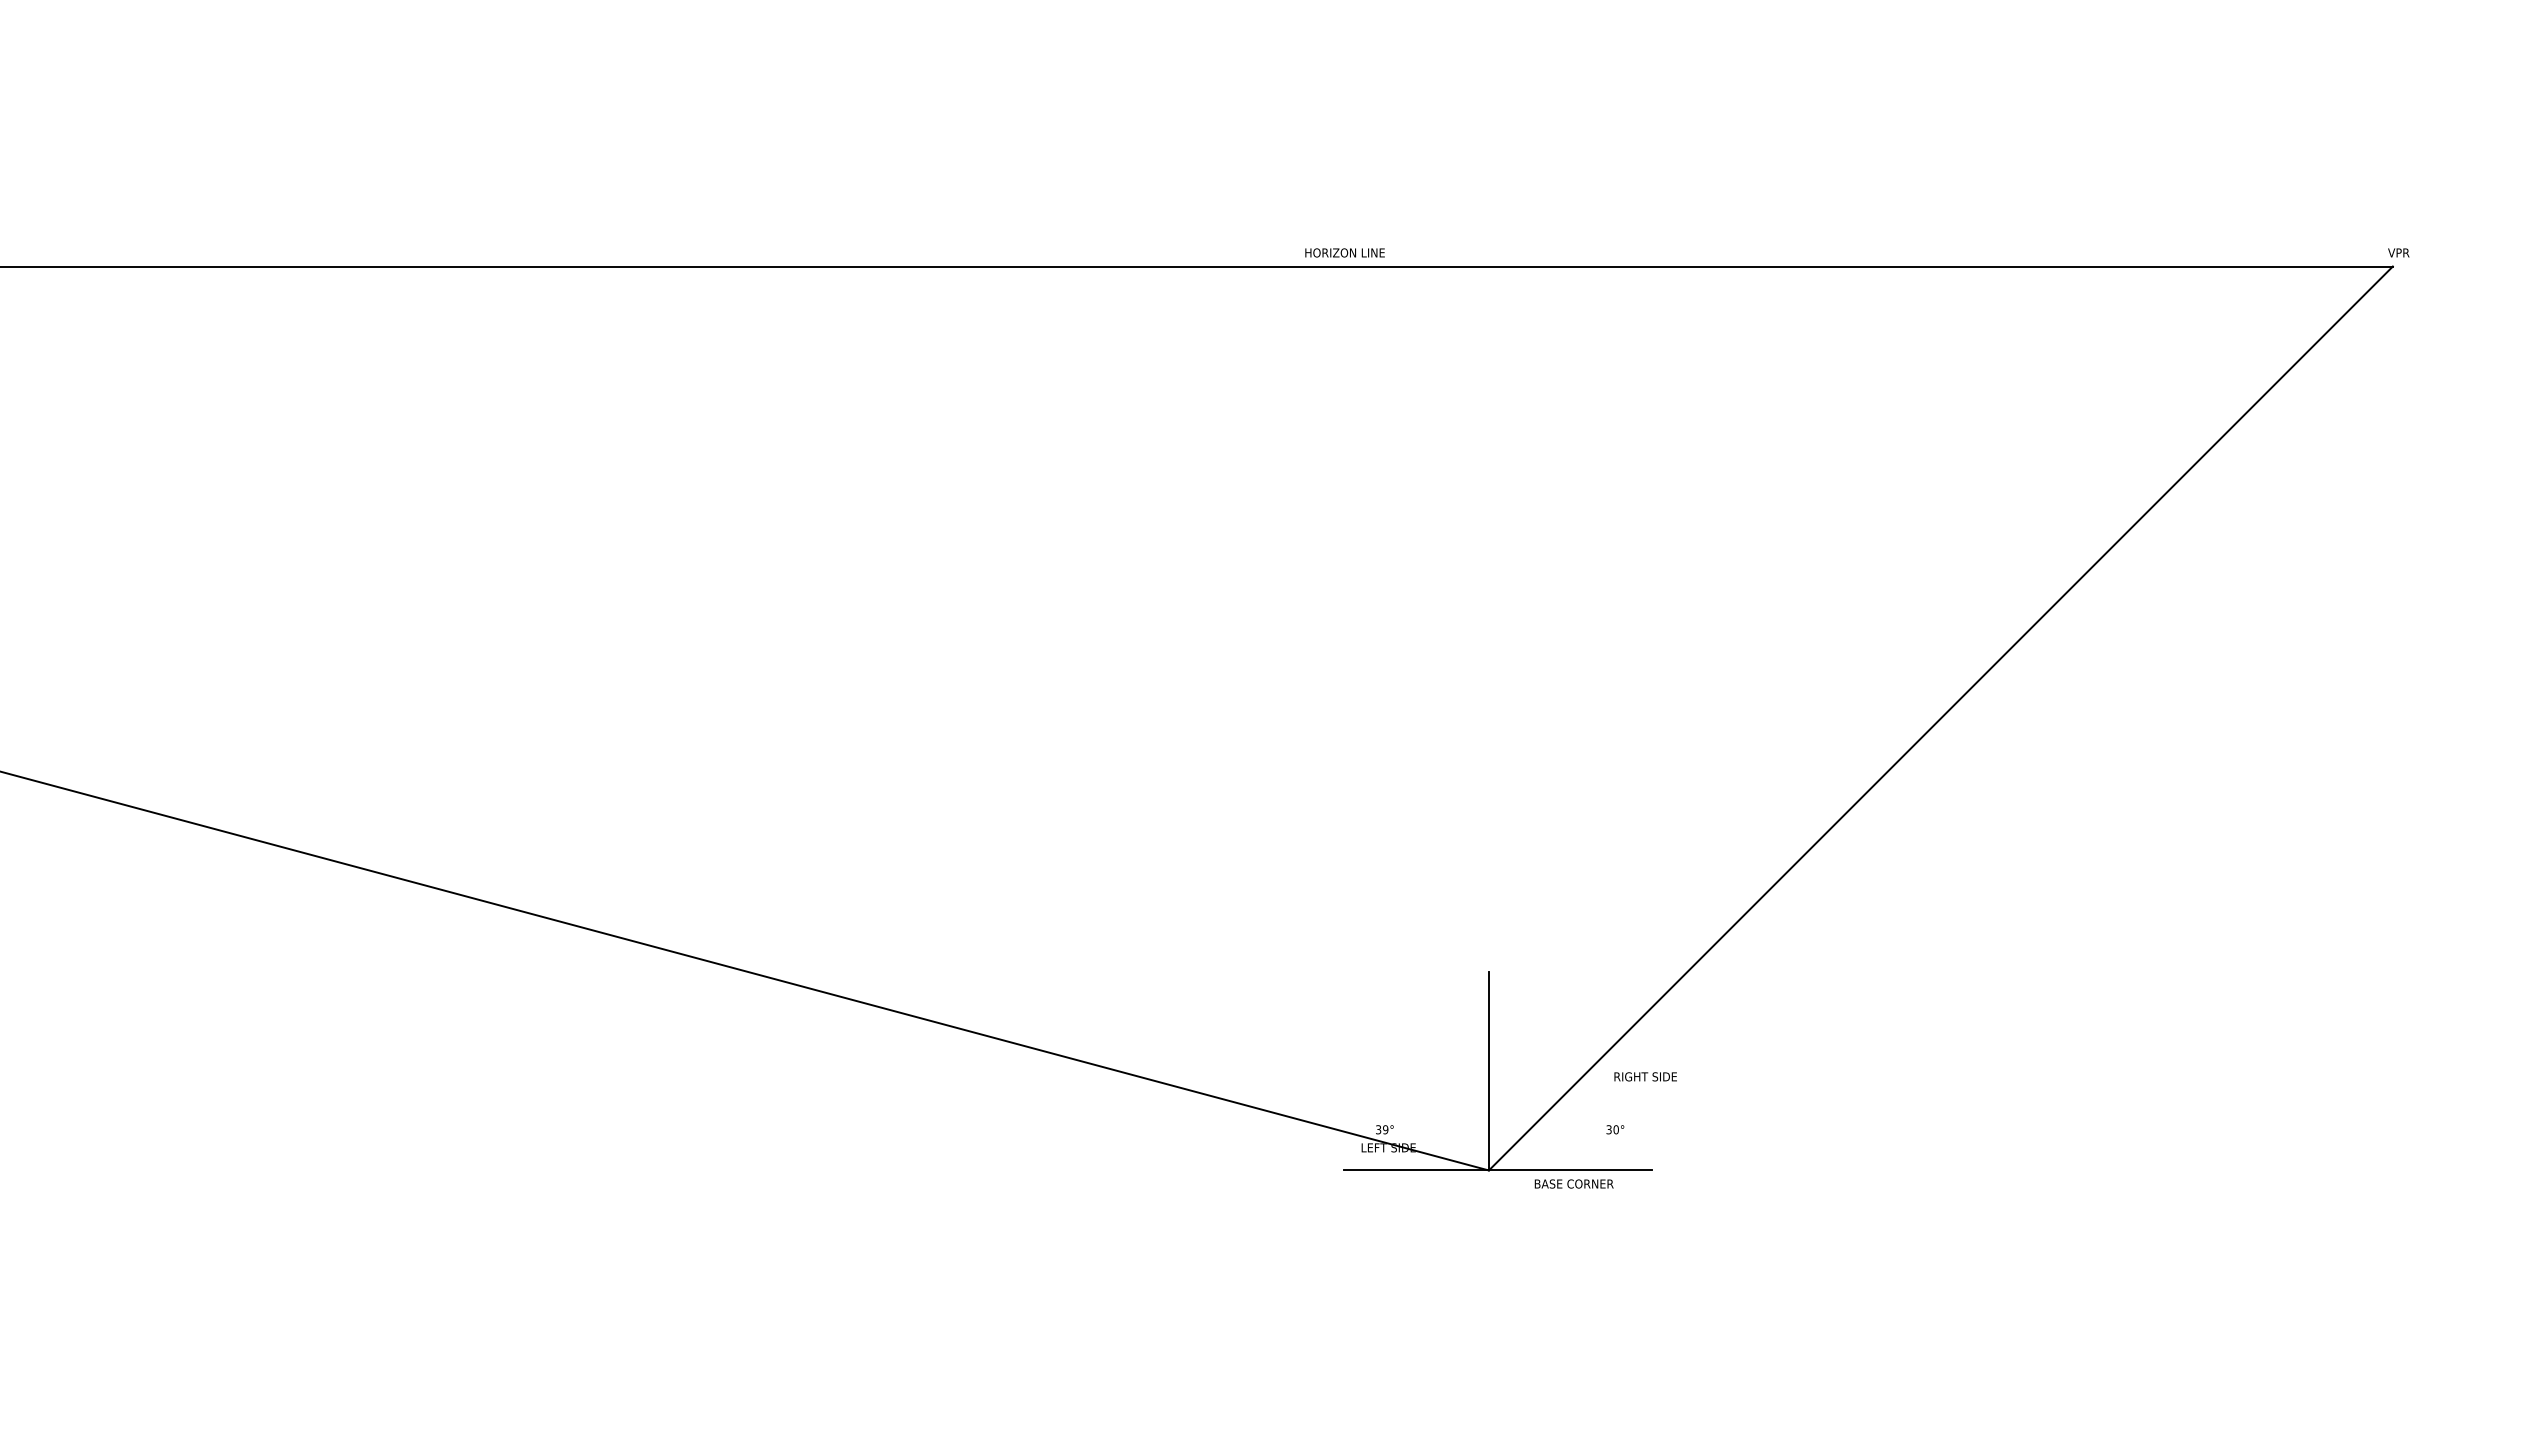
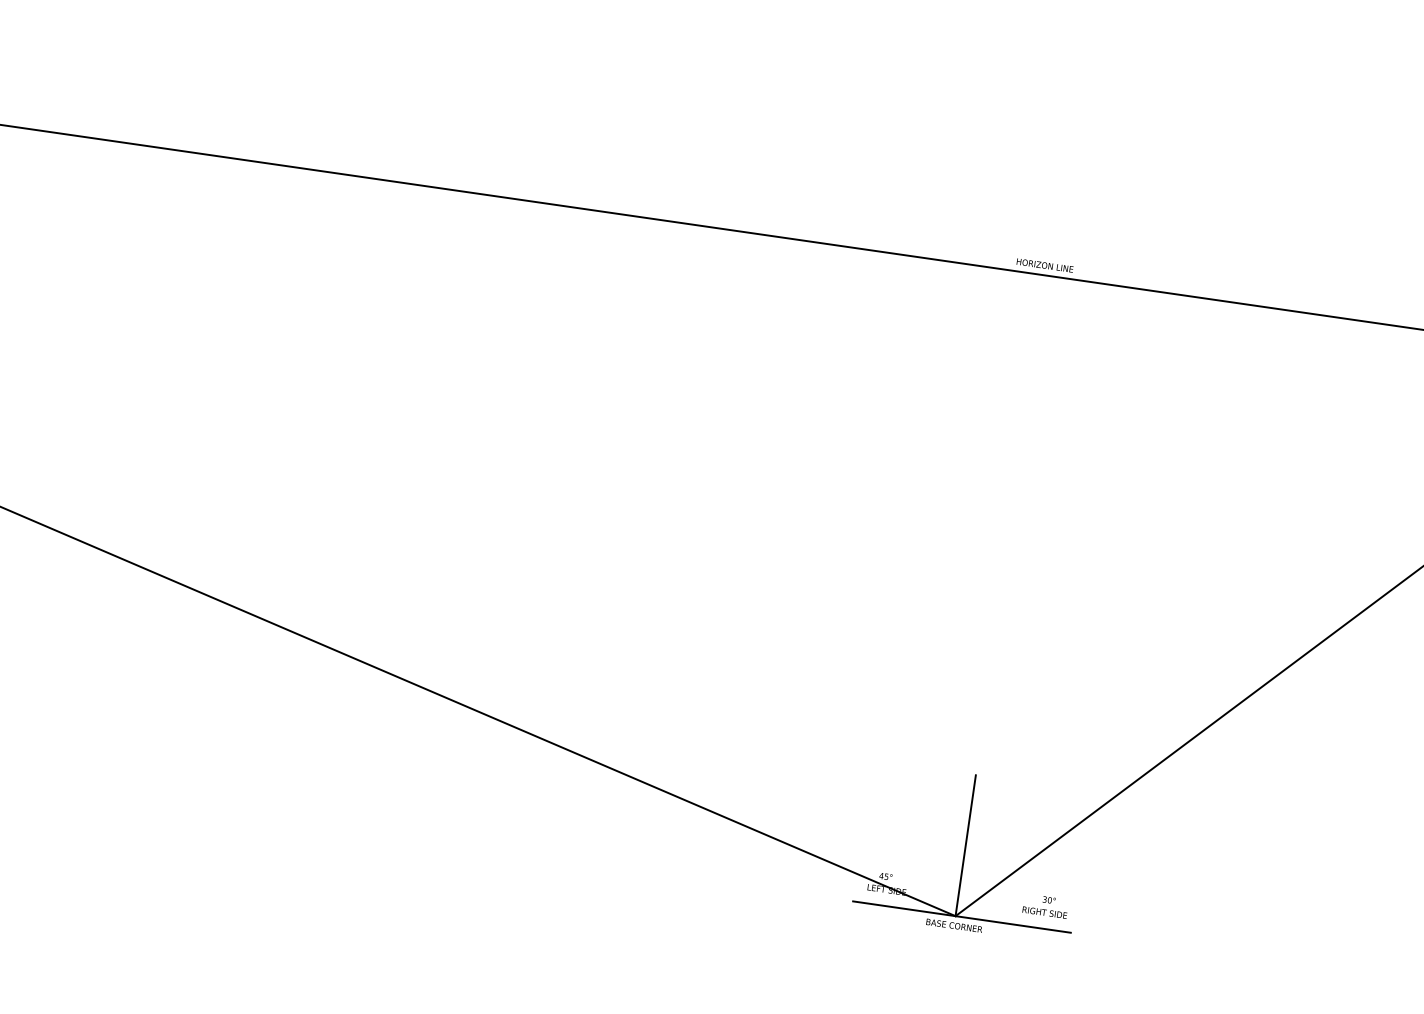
text: (1344, 252) -> (1044, 265), moved
text: (1645, 1076) -> (1044, 912), moved
text: (1381, 1129) -> (883, 876), 39° -> 45°
text: (1573, 1183) -> (953, 925), moved

